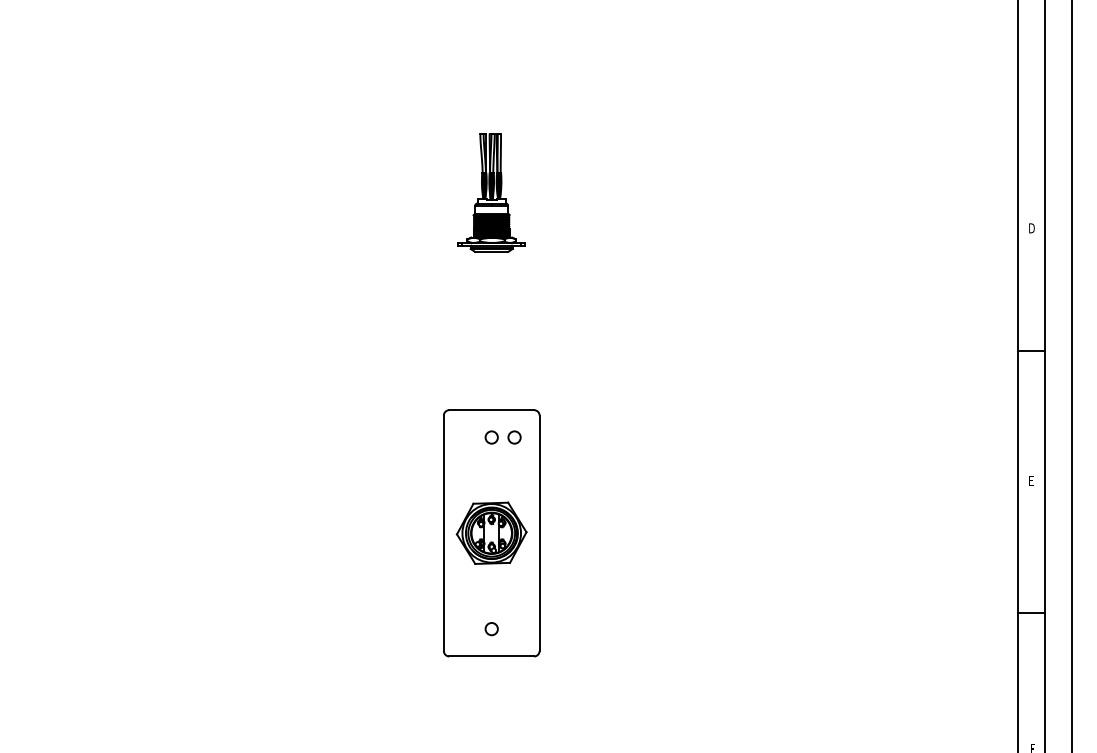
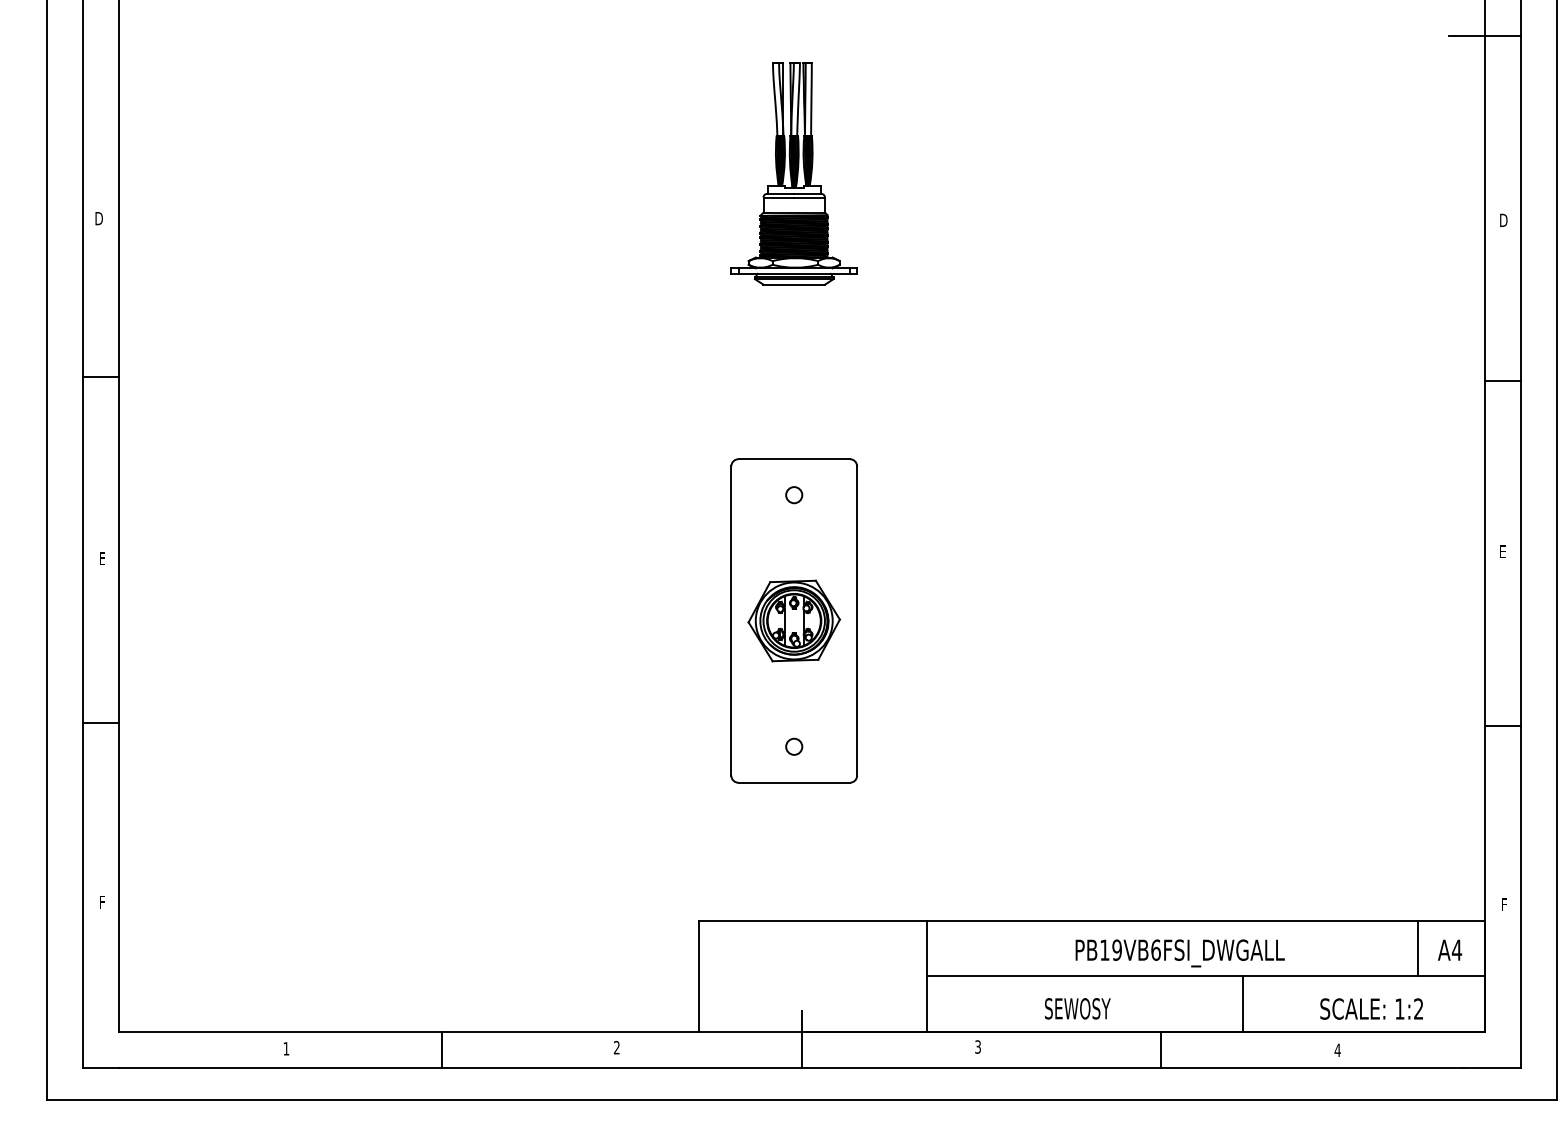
line: (1017, 87) -> (1484, 35), added
part: (491, 192) -> (793, 173), size x1.43
circle: (514, 437) -> (824, 495), removed

